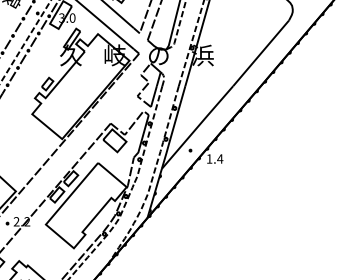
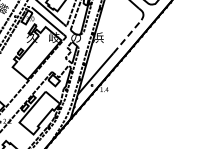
line: (261, 53) -> (127, 36), solid -> dashed

